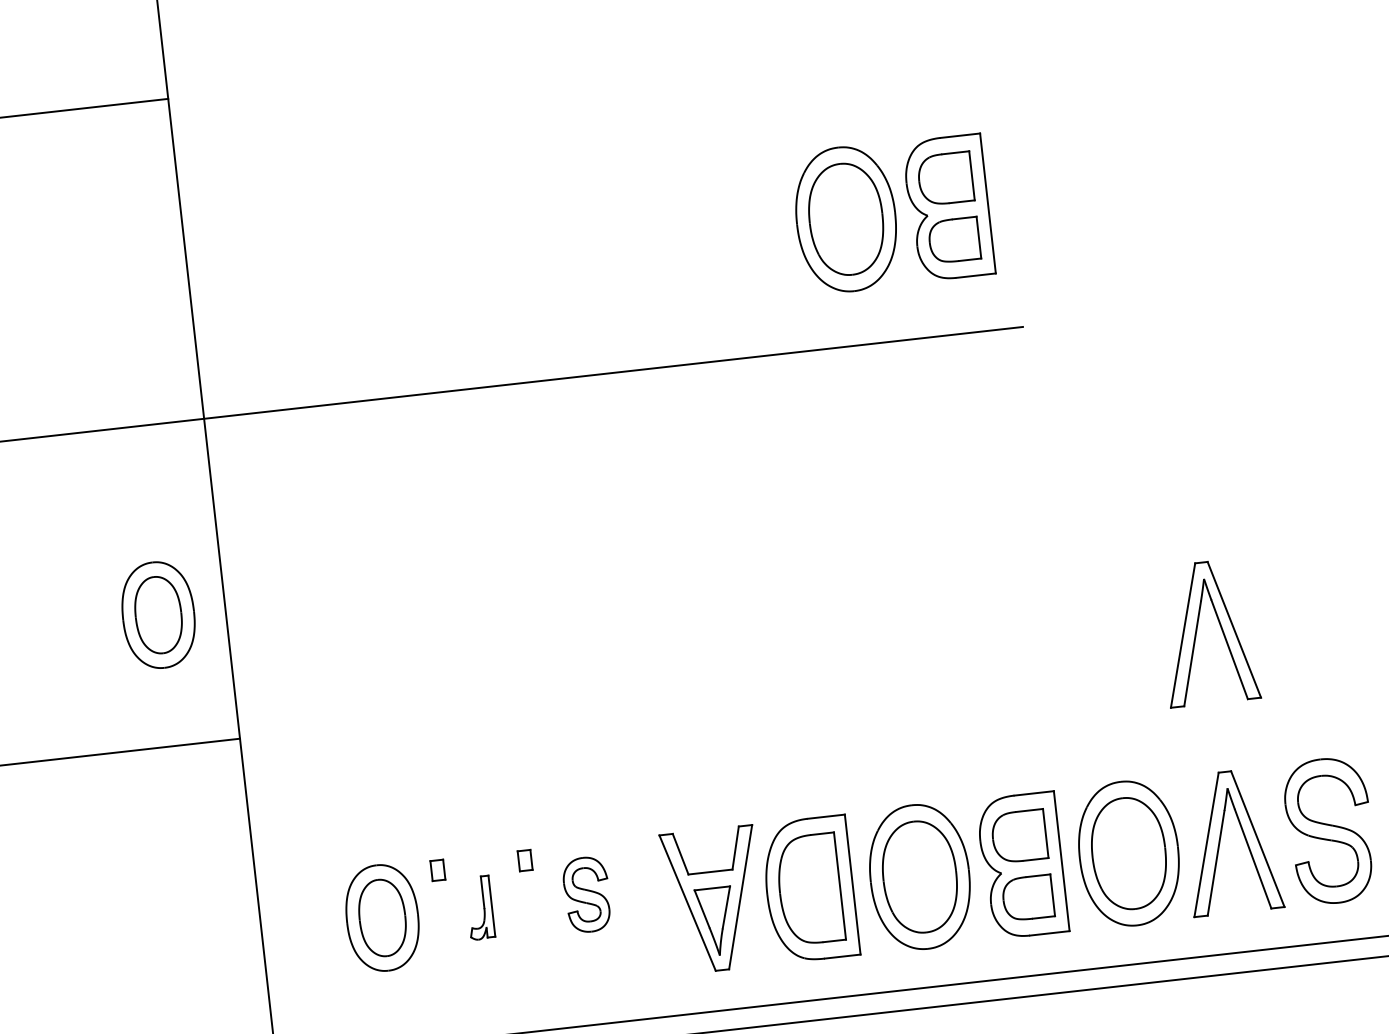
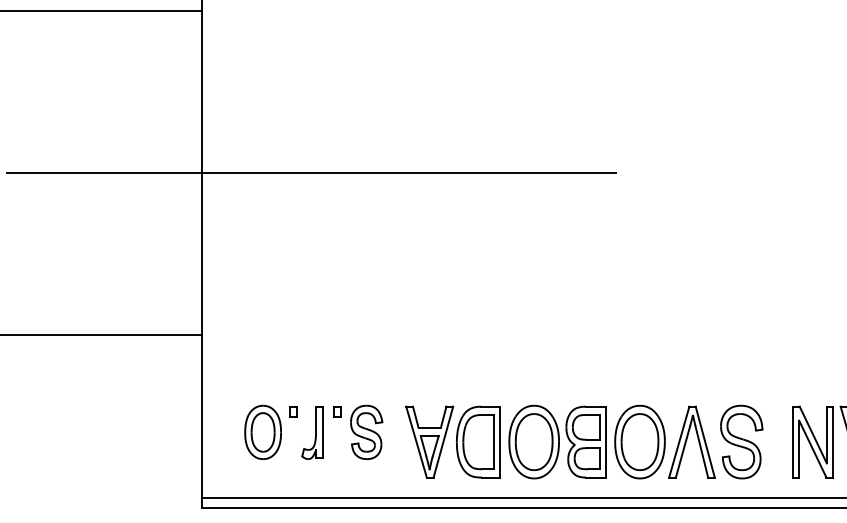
part: (892, 212) -> (557, 108), removed
part: (157, 613) -> (167, 267), removed
part: (1207, 631) -> (691, 335), removed
part: (586, 893) -> (366, 431), size x1.43
part: (480, 907) -> (312, 432), size x1.67

